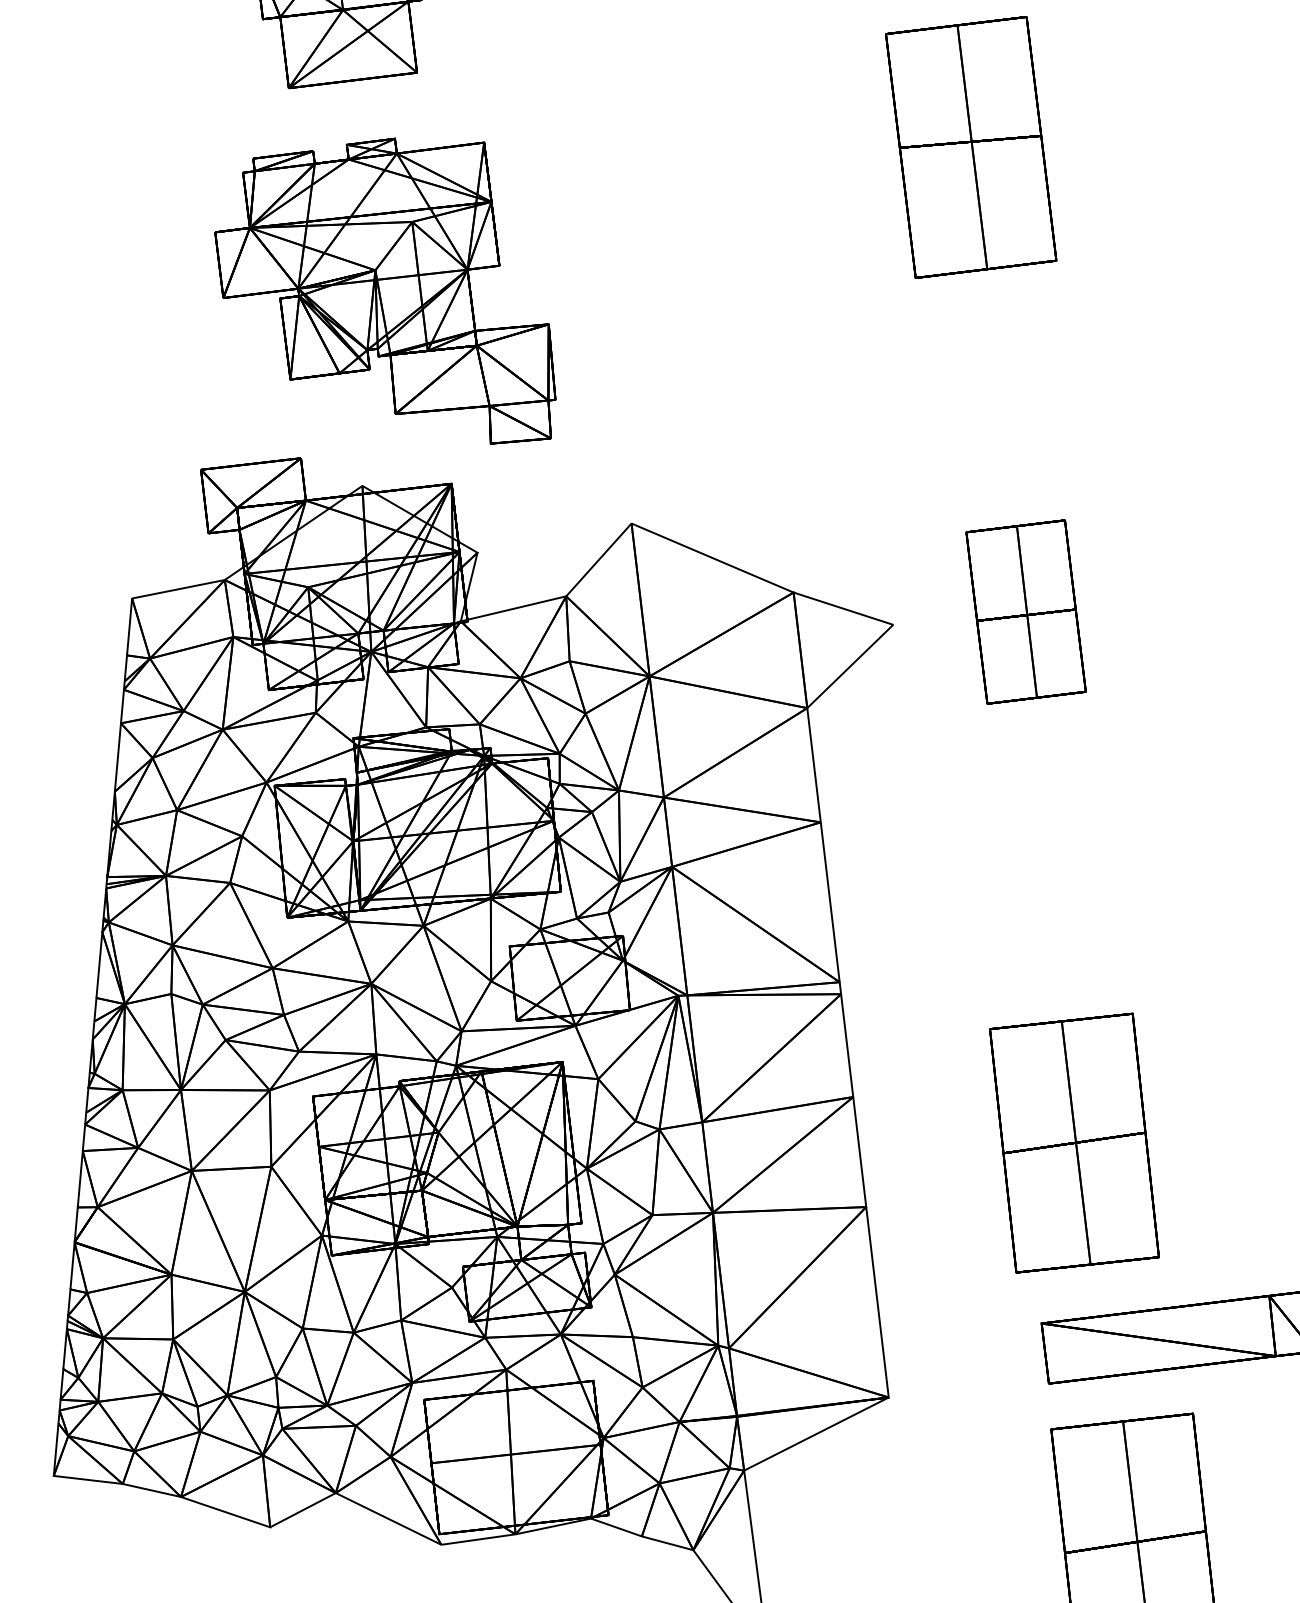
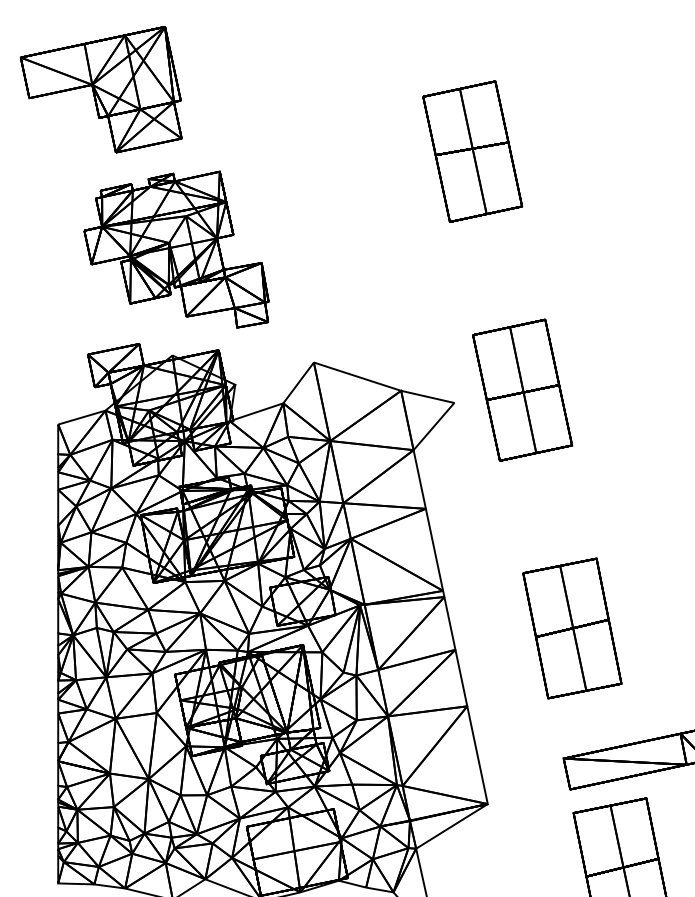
part: (1025, 610) -> (522, 389), size x1.43
part: (1074, 1143) -> (572, 628), moved

